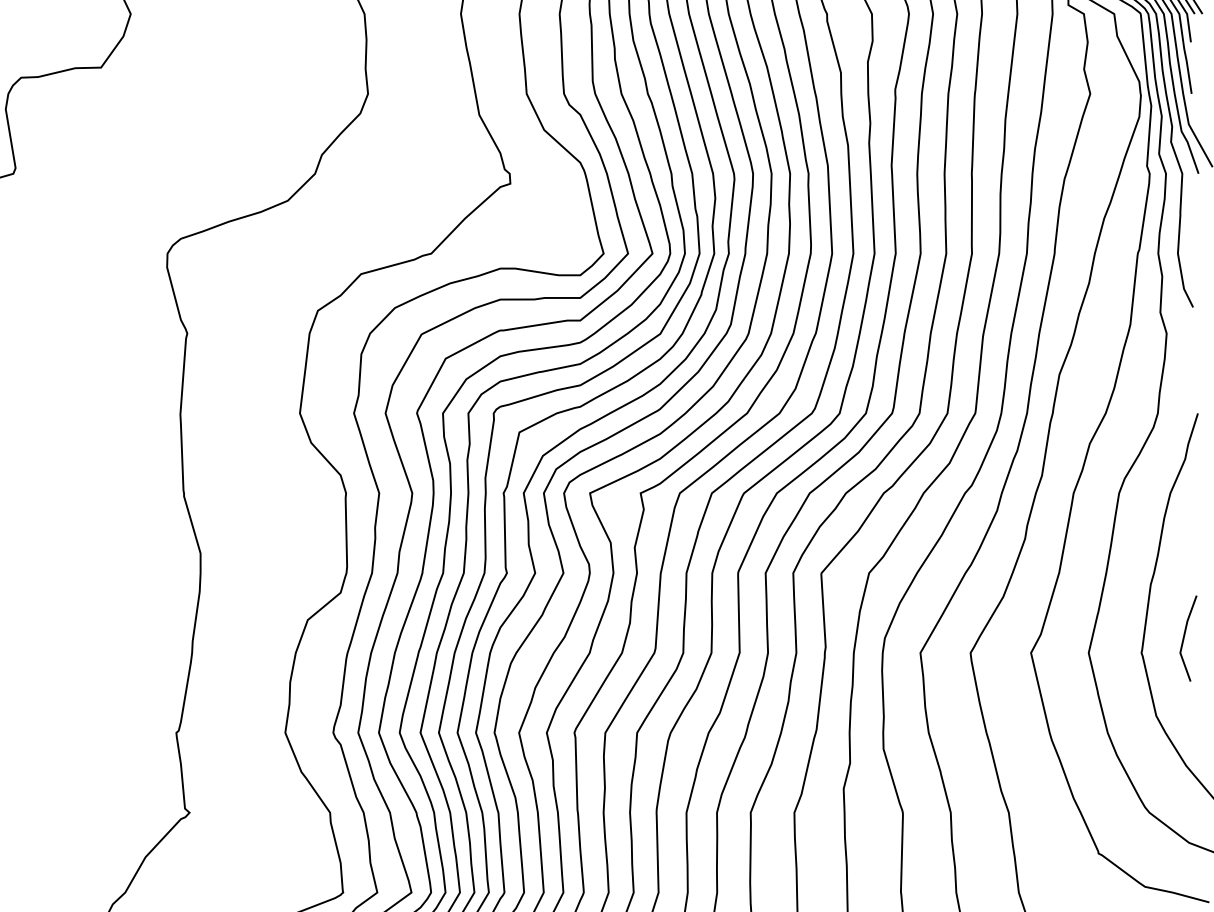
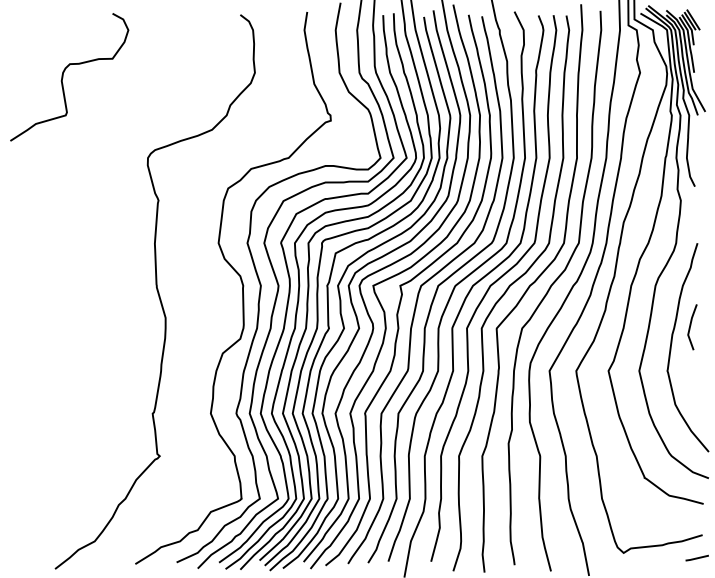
line: (1184, 638) -> (690, 327), moved

